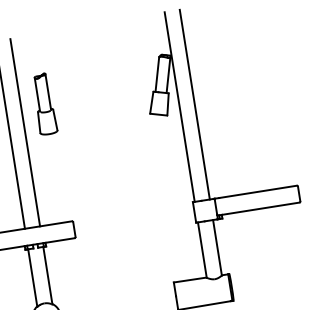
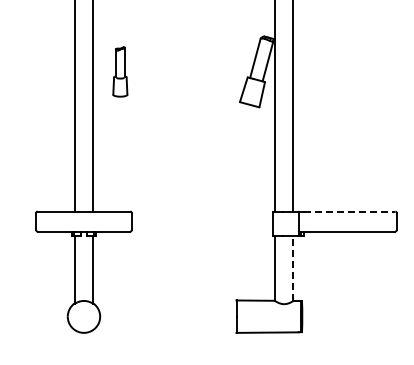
part: (44, 103) -> (120, 71), size x0.7
line: (257, 191) -> (349, 211), solid -> dashed
line: (217, 247) -> (292, 268), solid -> dashed

